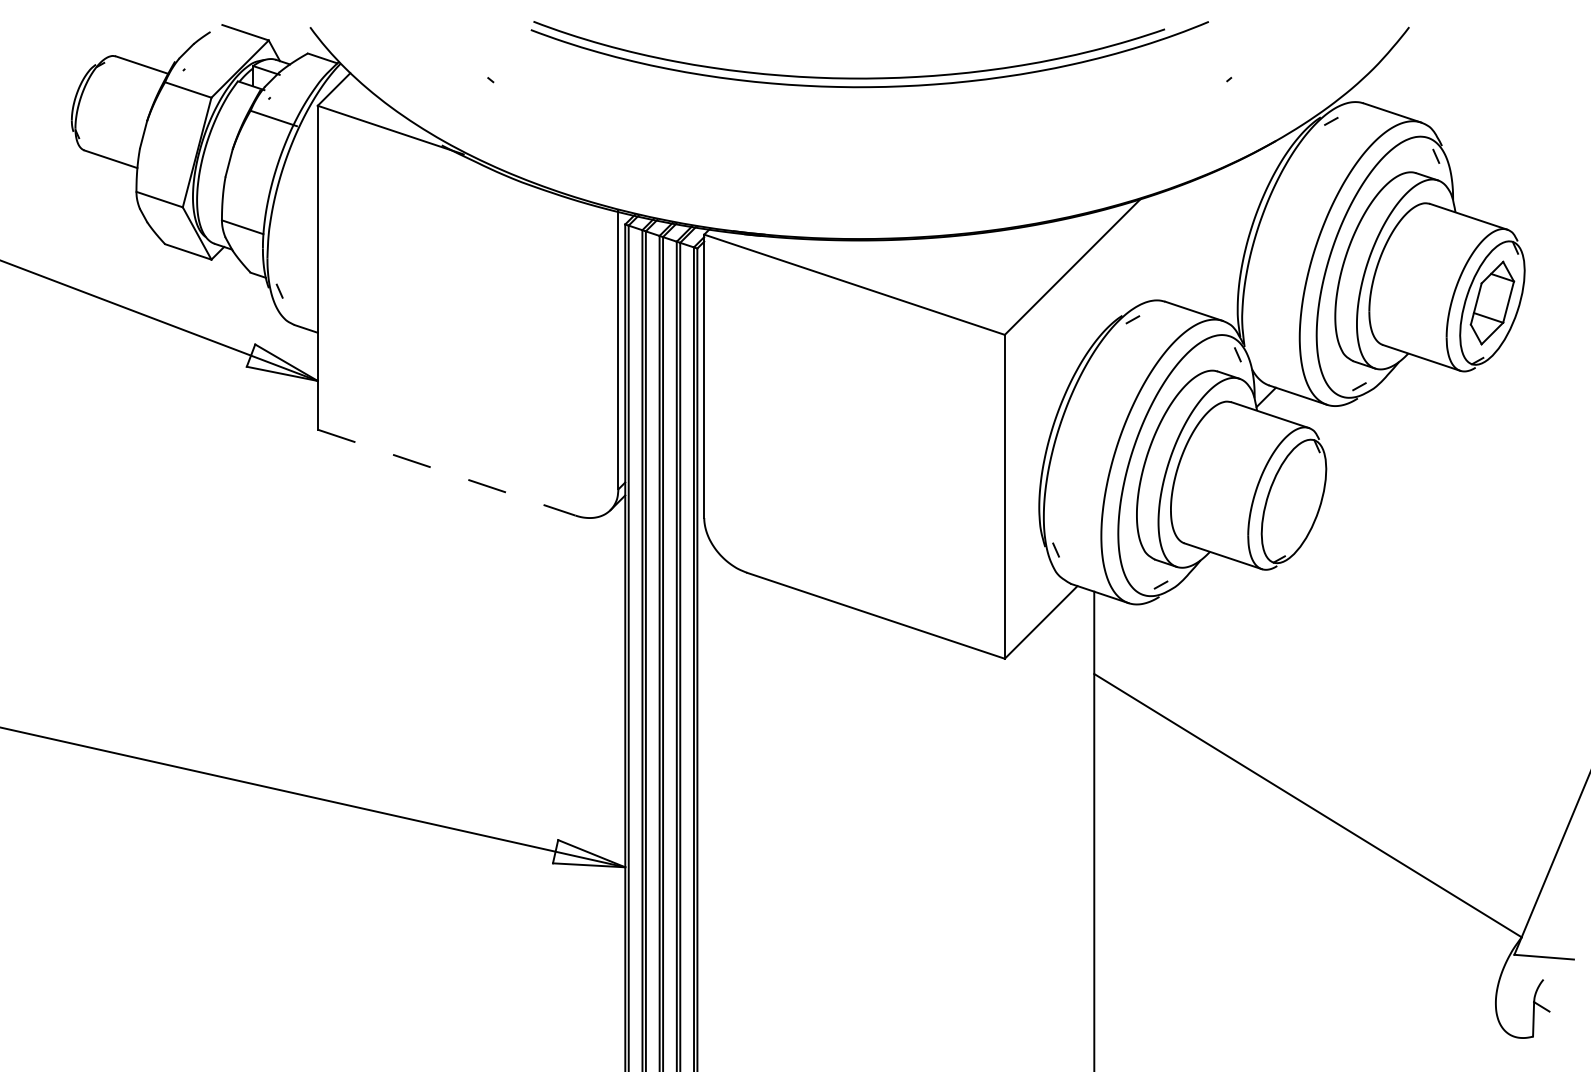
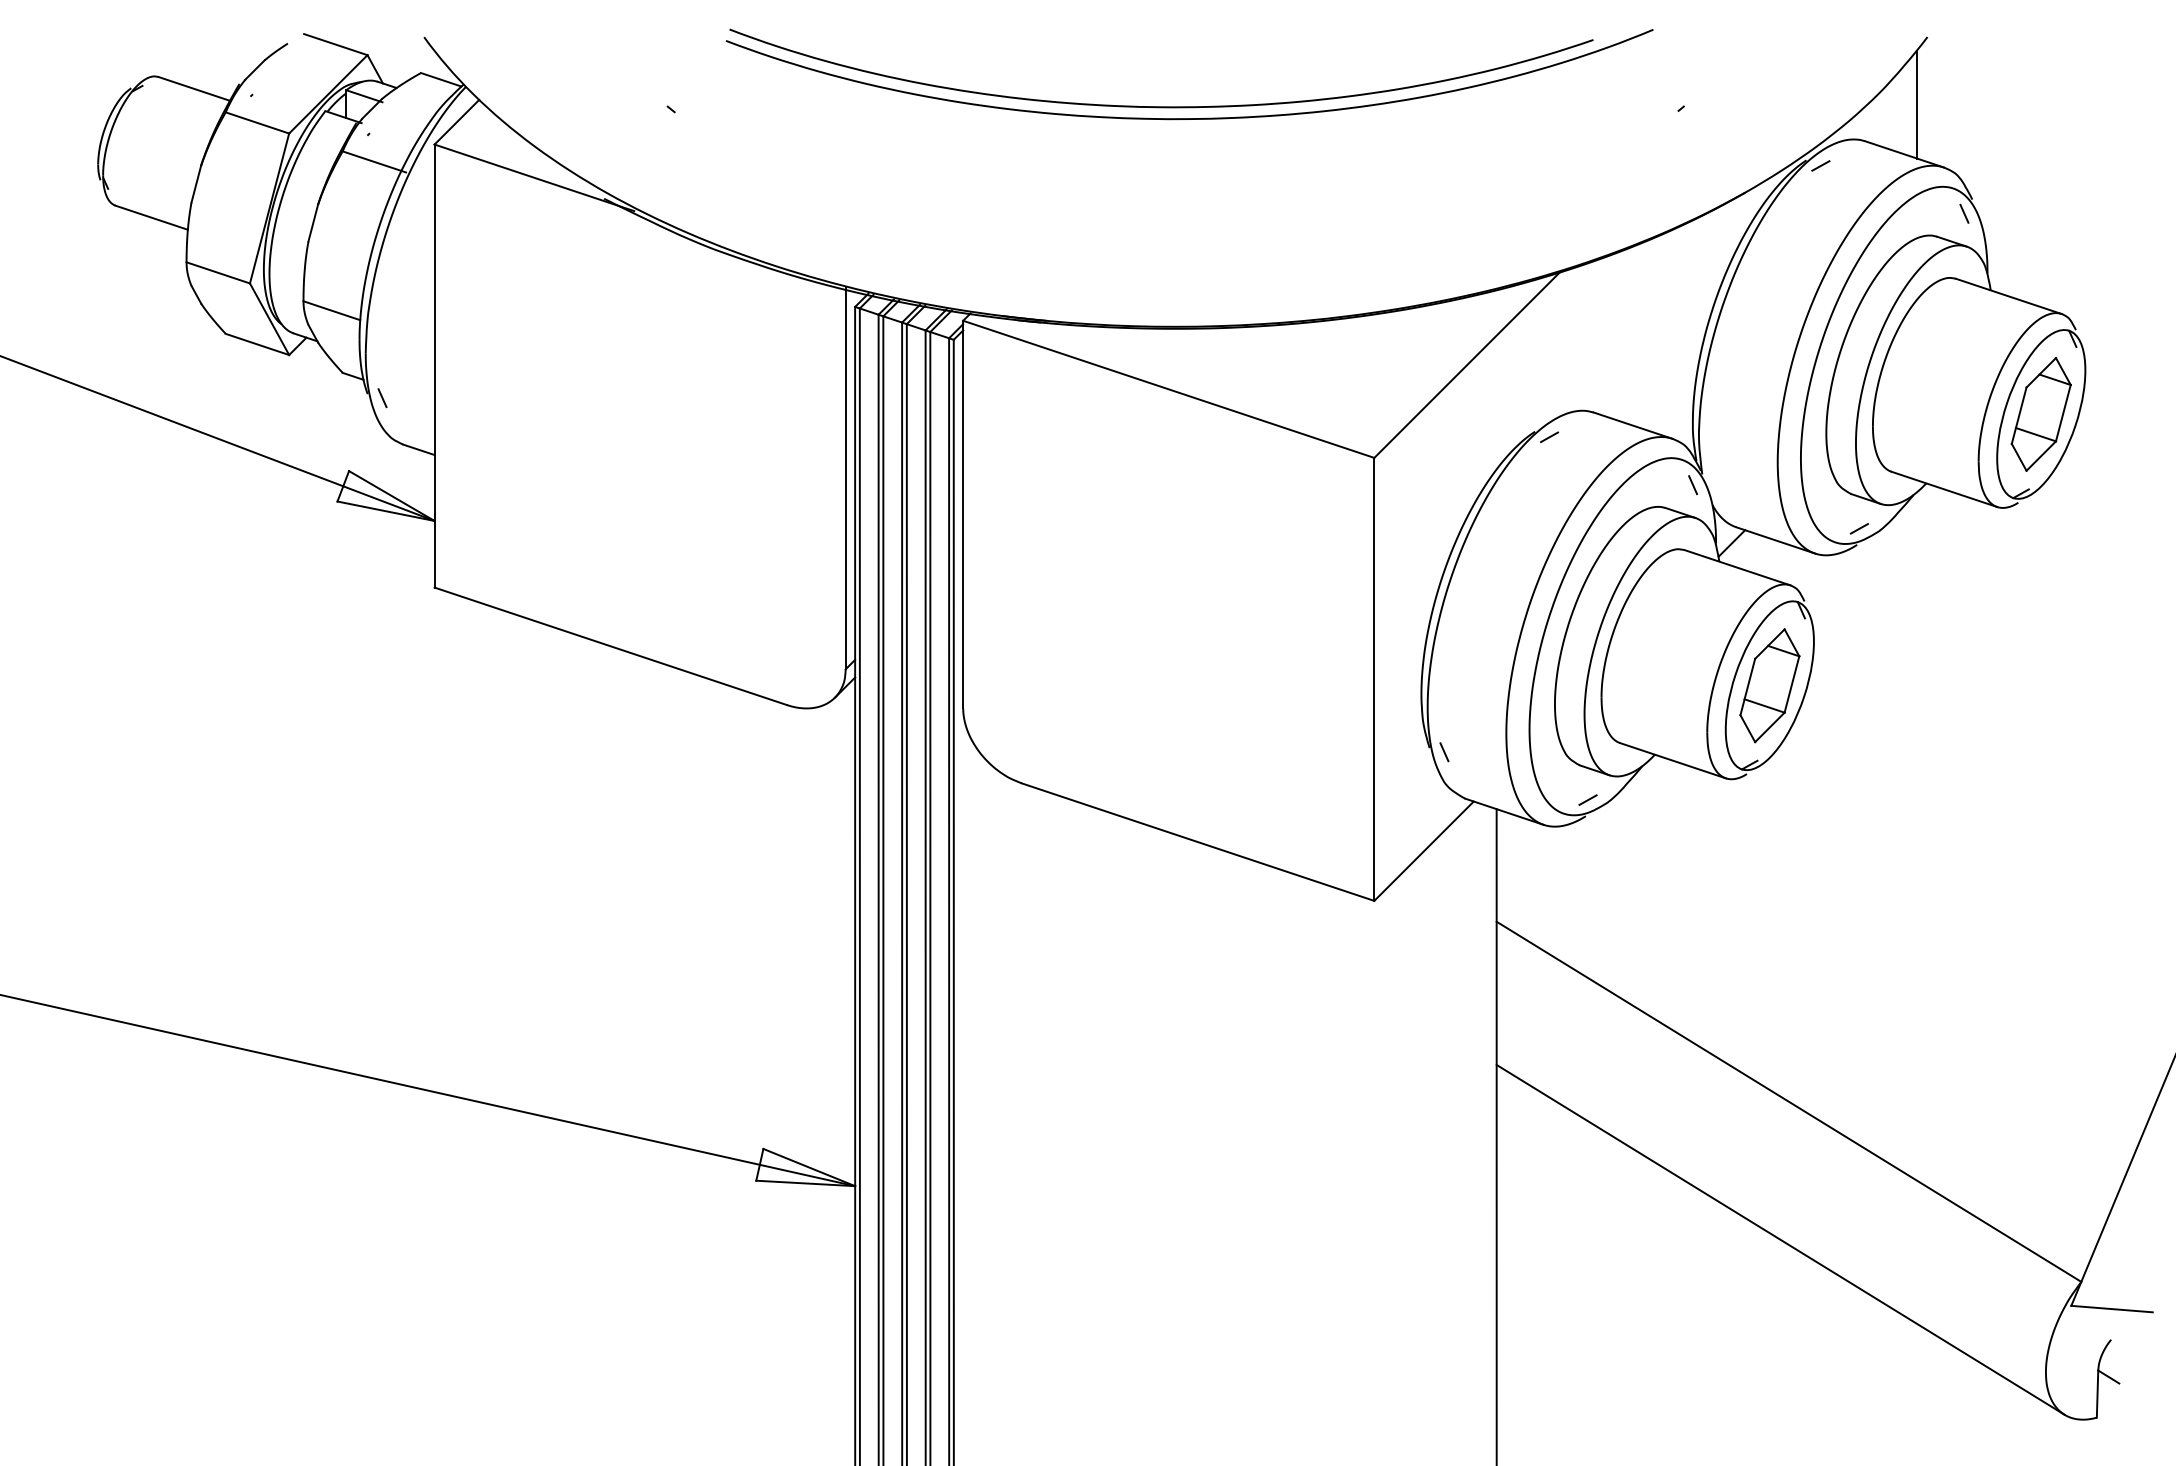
line: (1401, 76) -> (1917, 104), added
line: (446, 472) -> (610, 646), dashed -> solid
part: (1293, 501) -> (1769, 685), added
line: (1301, 906) -> (1780, 1239), added

